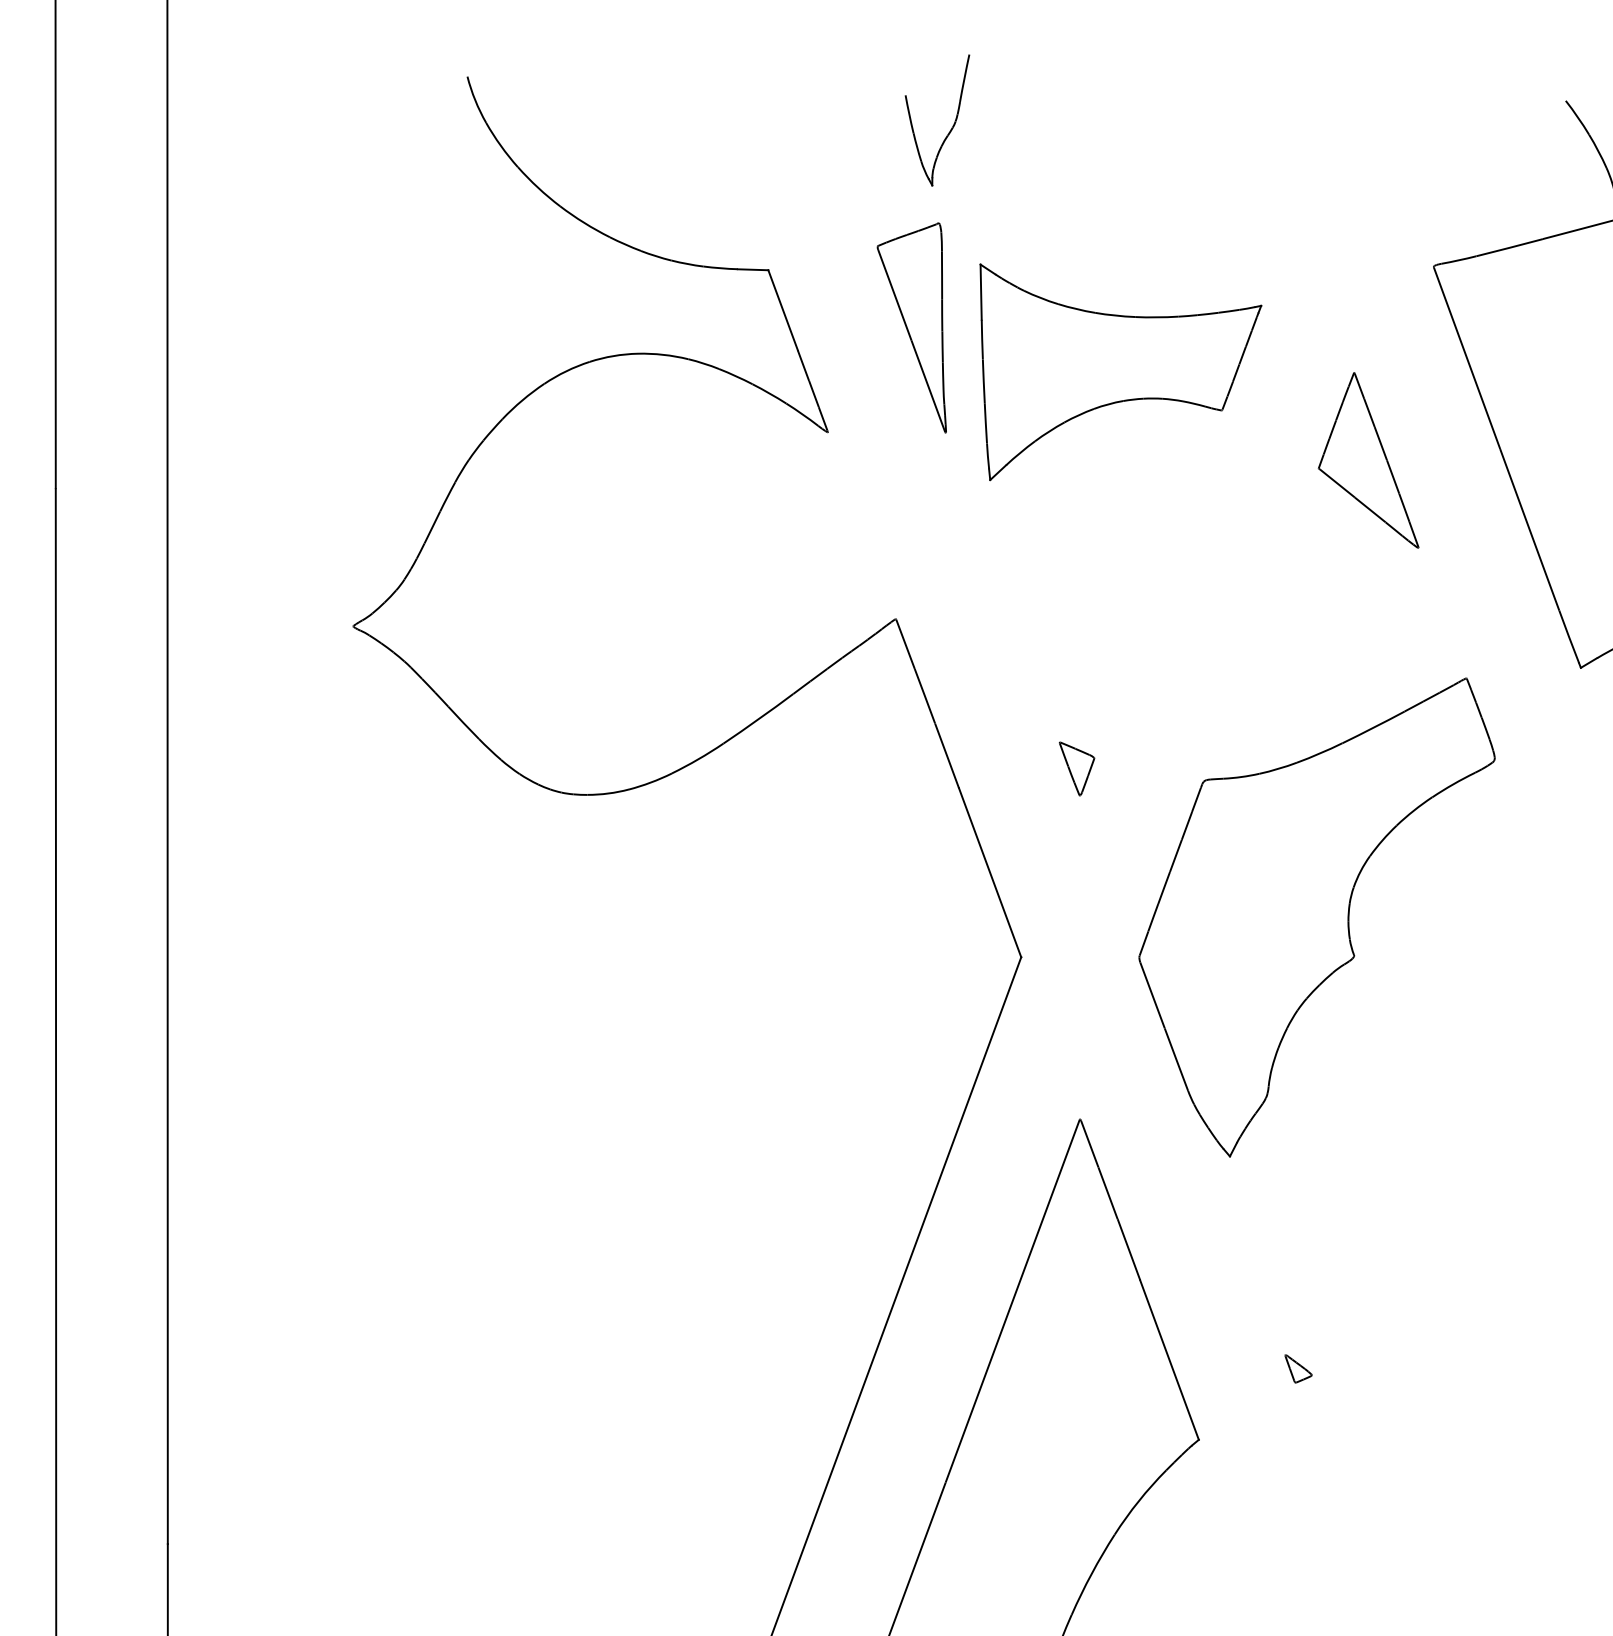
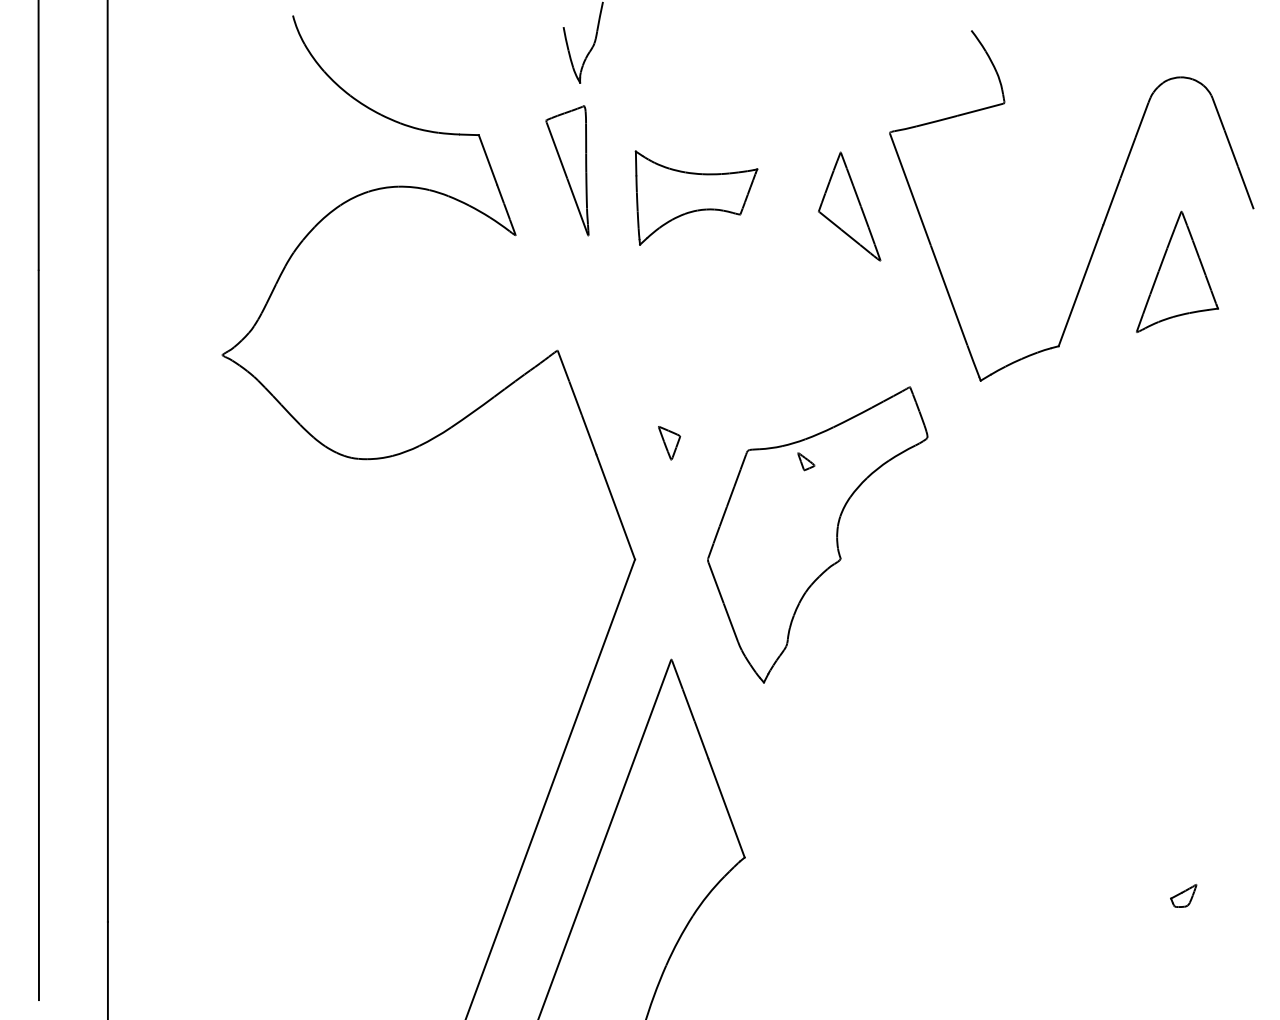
part: (1120, 371) -> (696, 197), size x0.7
part: (1368, 460) -> (849, 206), moved
part: (1298, 1368) -> (806, 461), moved

